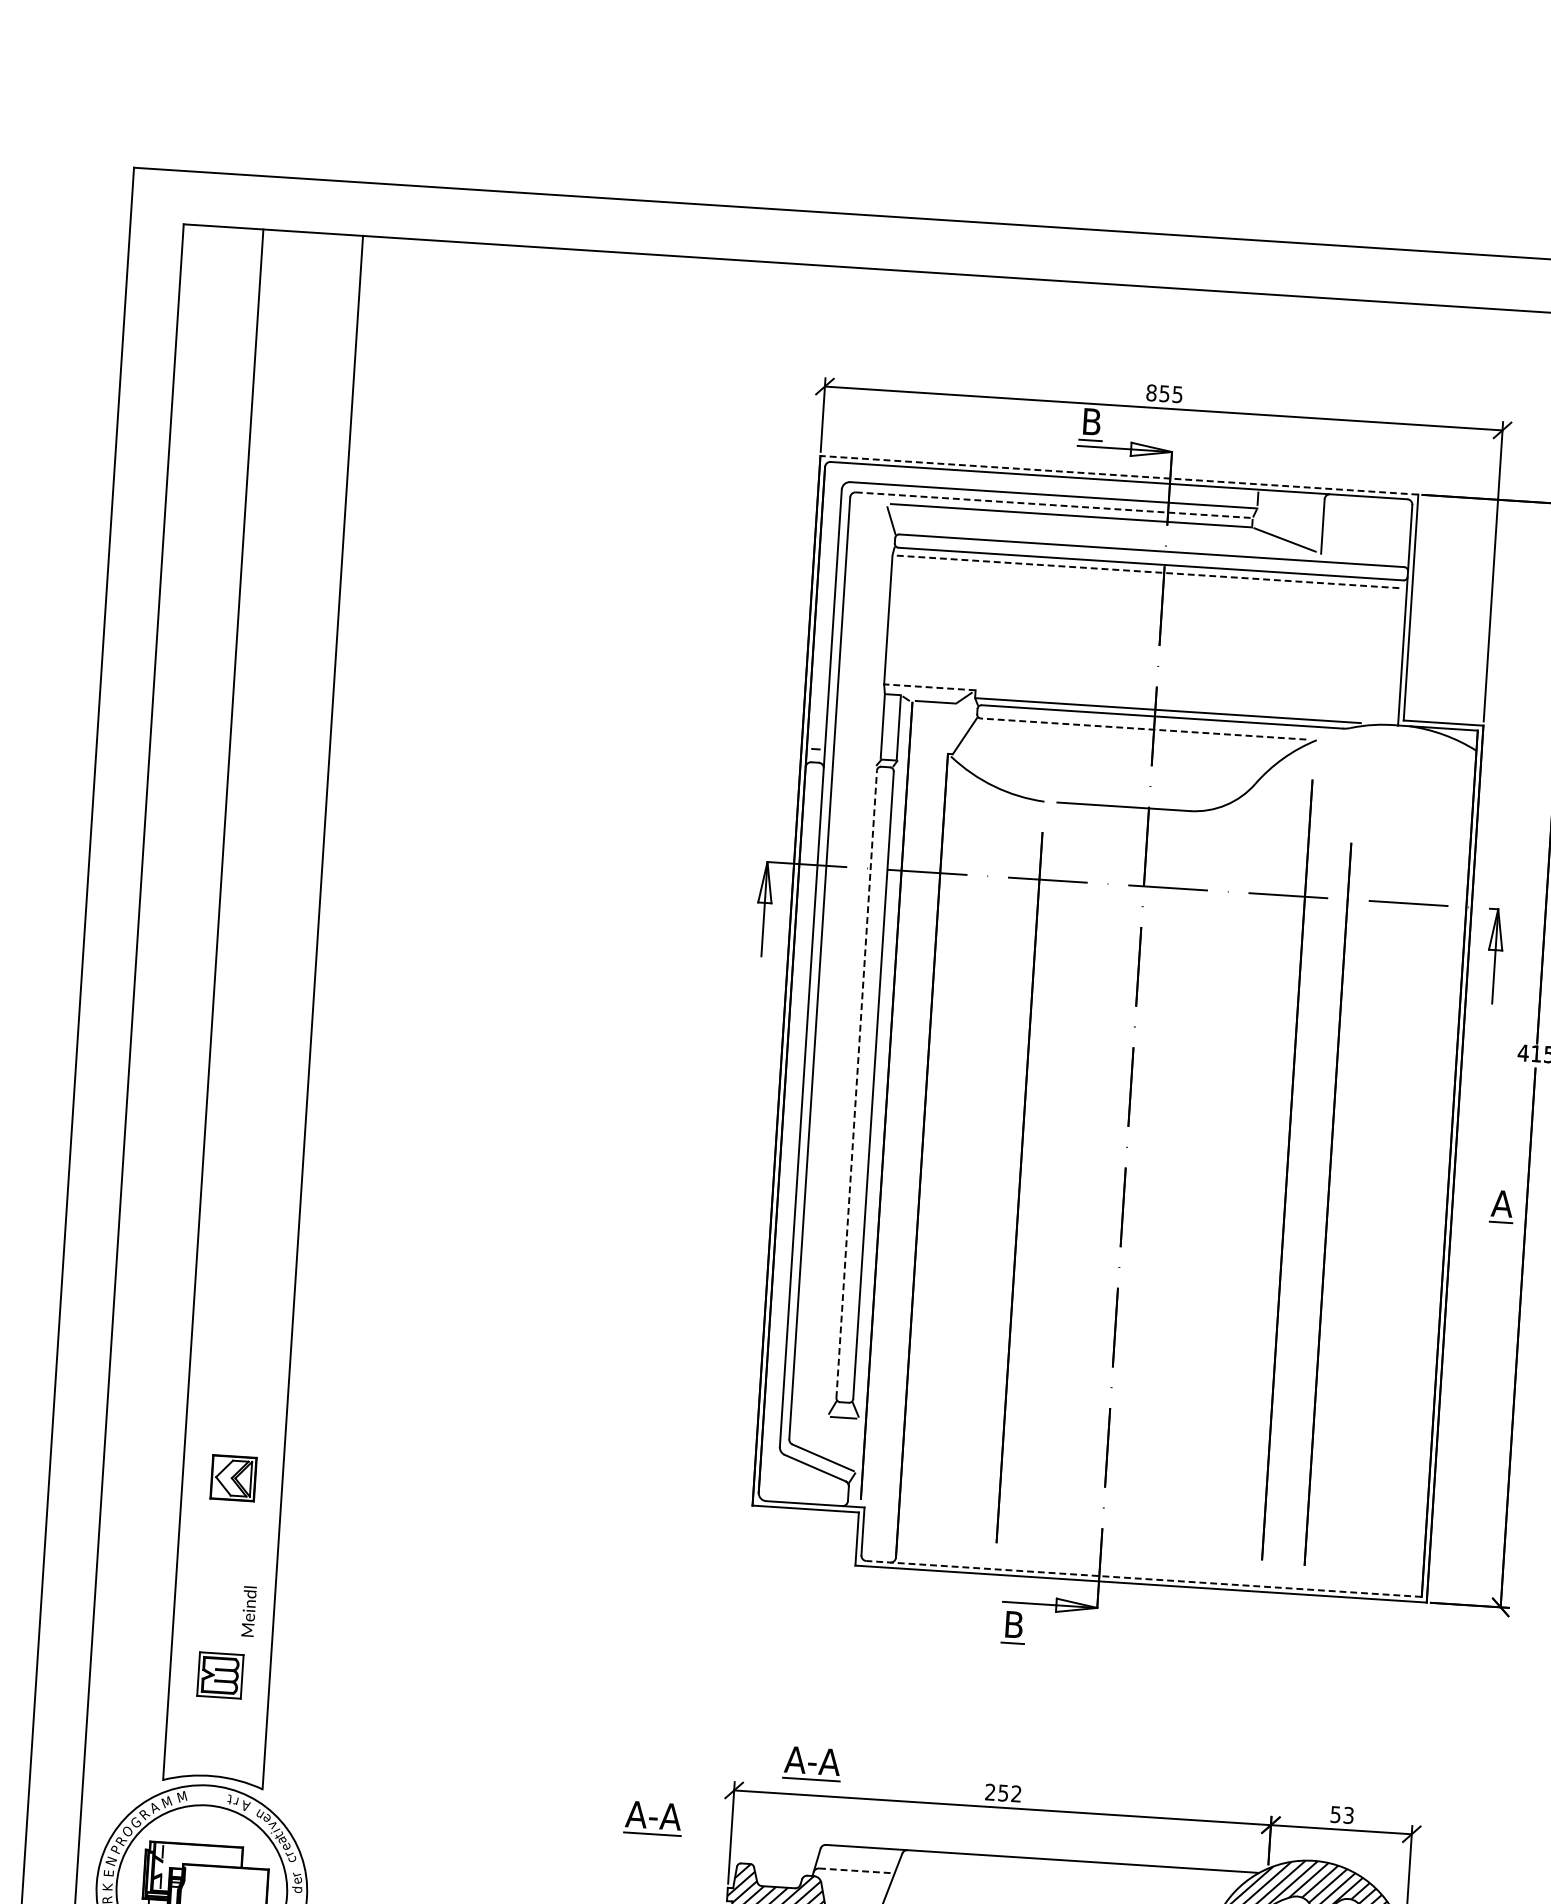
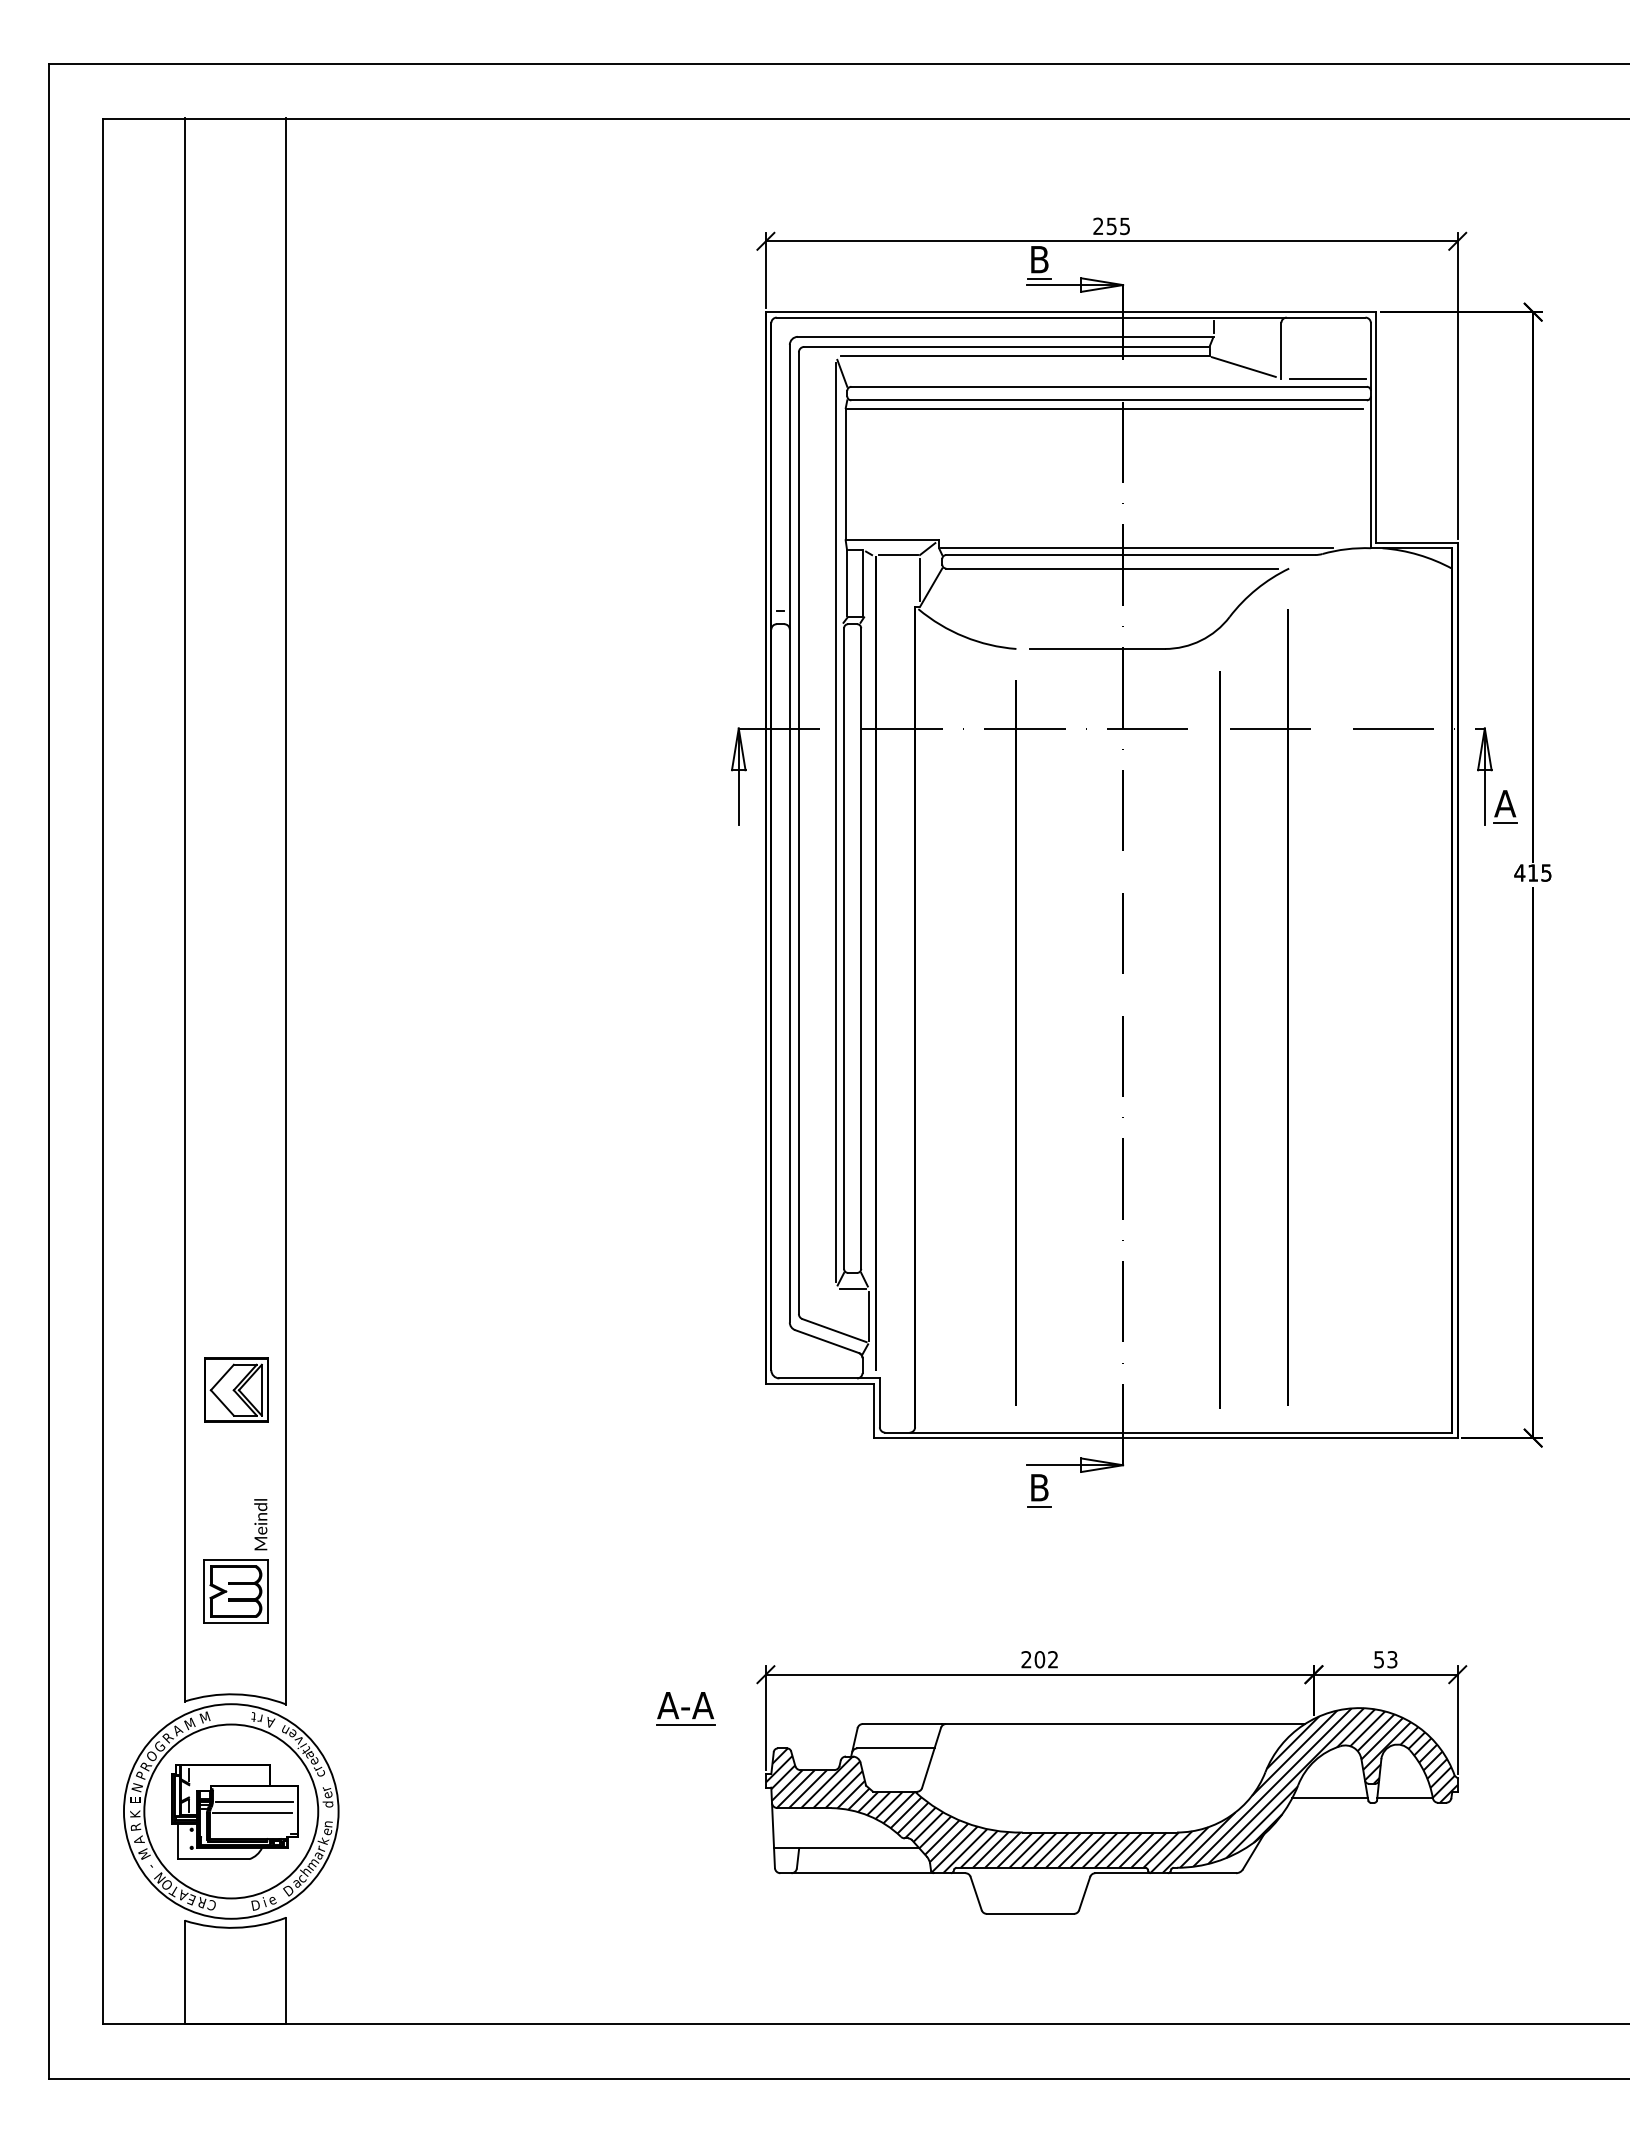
text: (1151, 393) -> (1098, 226), 855 -> 255
line: (1118, 475) -> (1070, 312), dashed -> solid
line: (1053, 504) -> (1006, 346), dashed -> solid
line: (1366, 556) -> (1327, 378), added
line: (1146, 571) -> (1104, 408), dashed -> solid
line: (929, 687) -> (892, 540), dashed -> solid
line: (954, 727) -> (920, 579), added
line: (1142, 728) -> (1111, 568), dashed -> solid
line: (857, 959) -> (836, 821), added
line: (857, 1084) -> (844, 948), dashed -> solid
line: (1327, 1204) -> (1219, 1039), moved
part: (1502, 1206) -> (1505, 806), moved
line: (857, 1446) -> (868, 1316), added
part: (233, 1477) -> (236, 1389), size x1.43
line: (1143, 1578) -> (1168, 1432), dashed -> solid
part: (219, 1675) -> (235, 1591), size x1.43
part: (812, 1763) -> (843, 1642), removed
text: (1003, 1792) -> (1039, 1659), 252 -> 202
line: (856, 1870) -> (895, 1748), dashed -> solid
line: (225, 1883) -> (254, 1802), added
line: (221, 1892) -> (251, 1812), added

